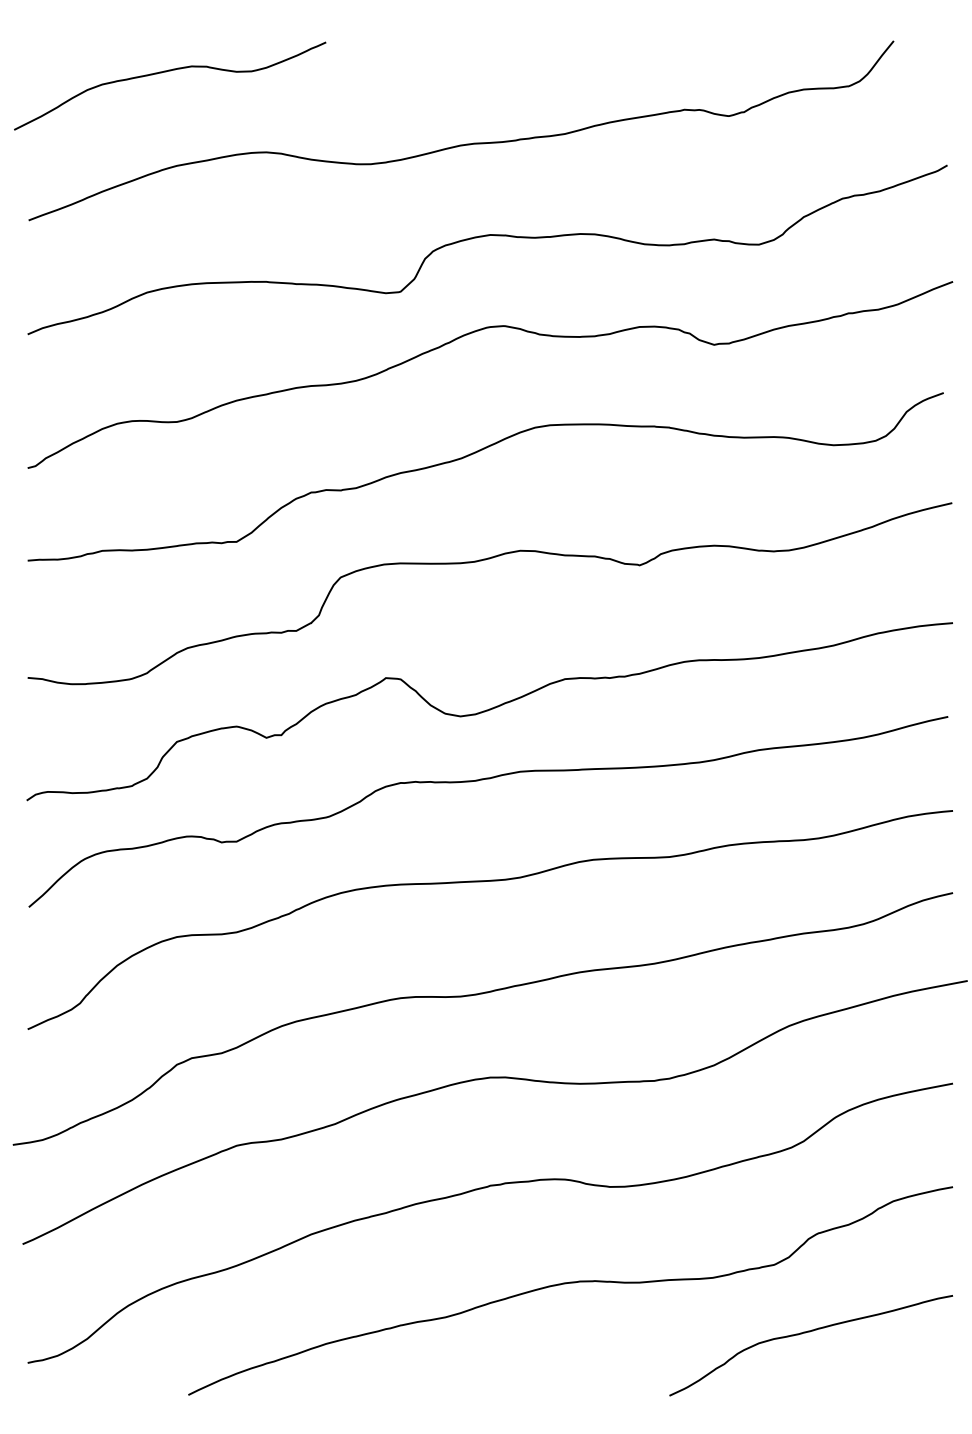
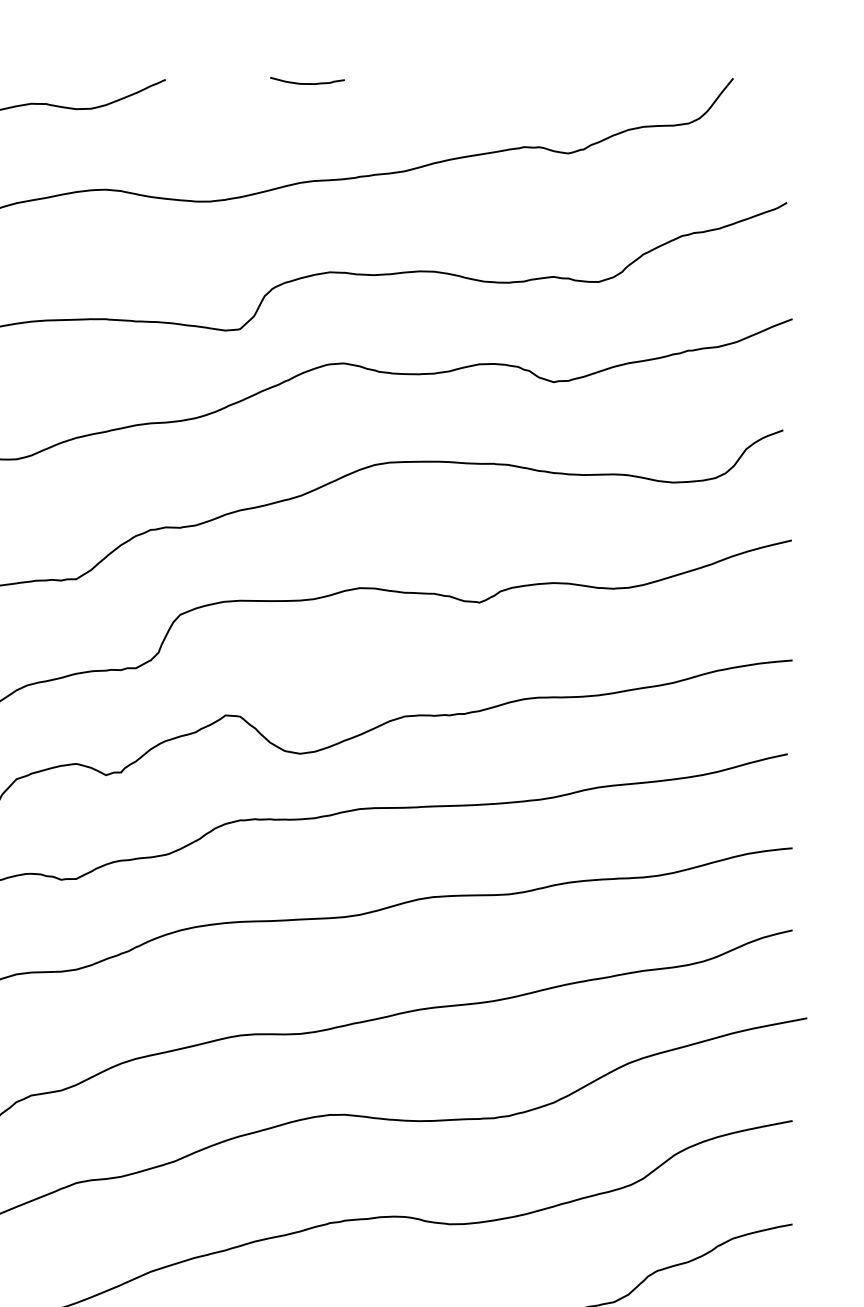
curve: (467, 45) -> (307, 82), added

